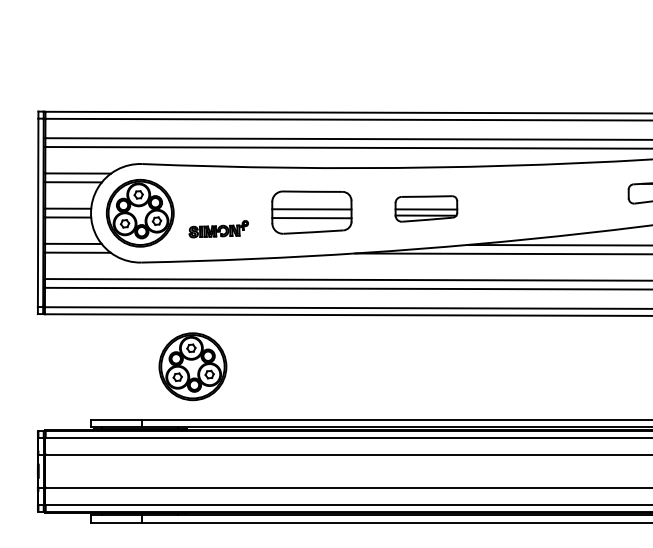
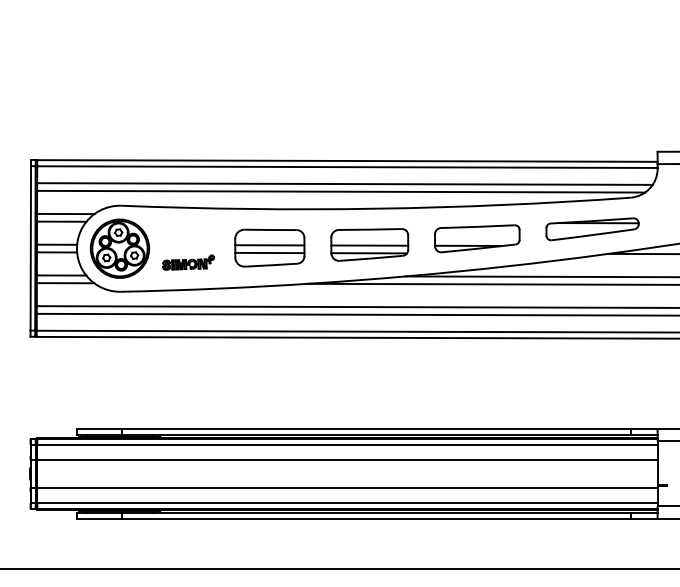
part: (549, 201) -> (477, 238), added
part: (426, 208) -> (369, 244), size x1.43
part: (192, 366) -> (165, 382), removed

